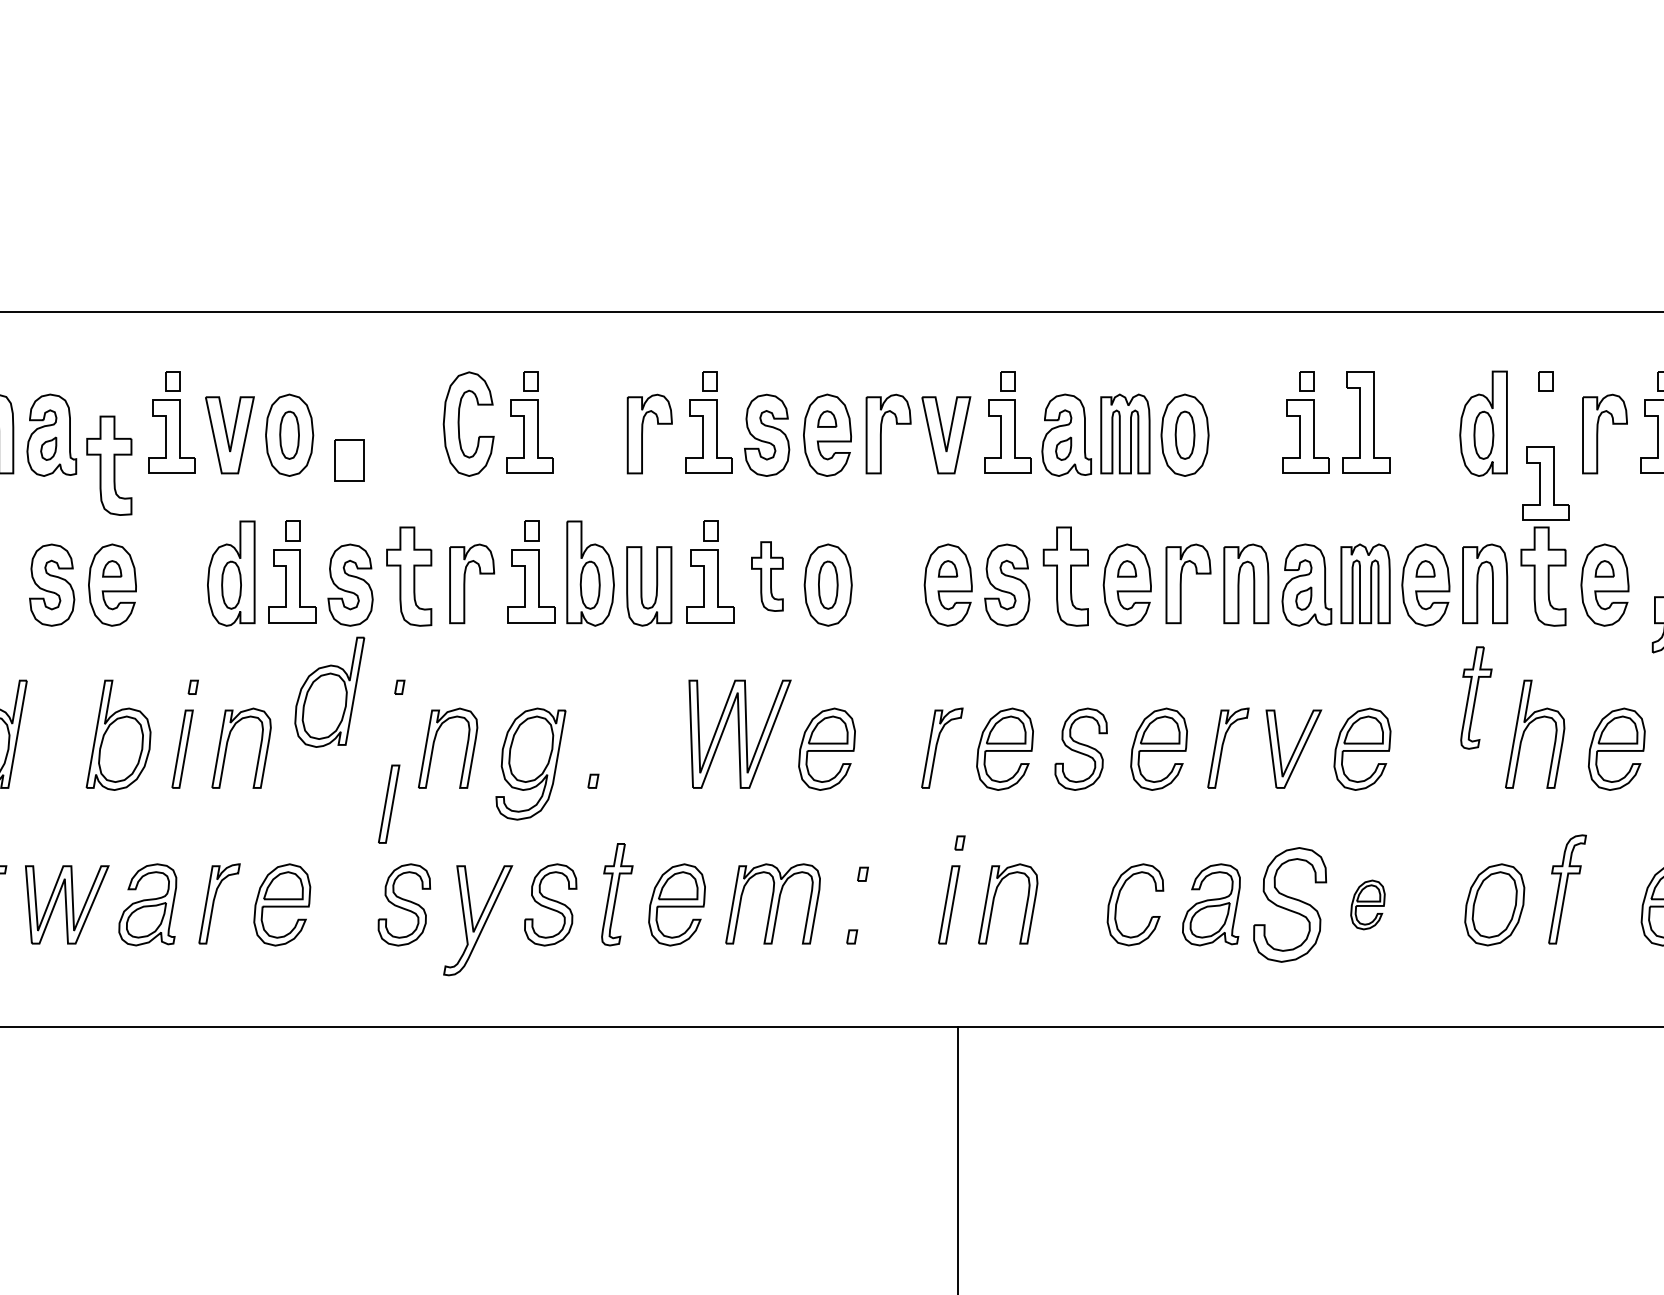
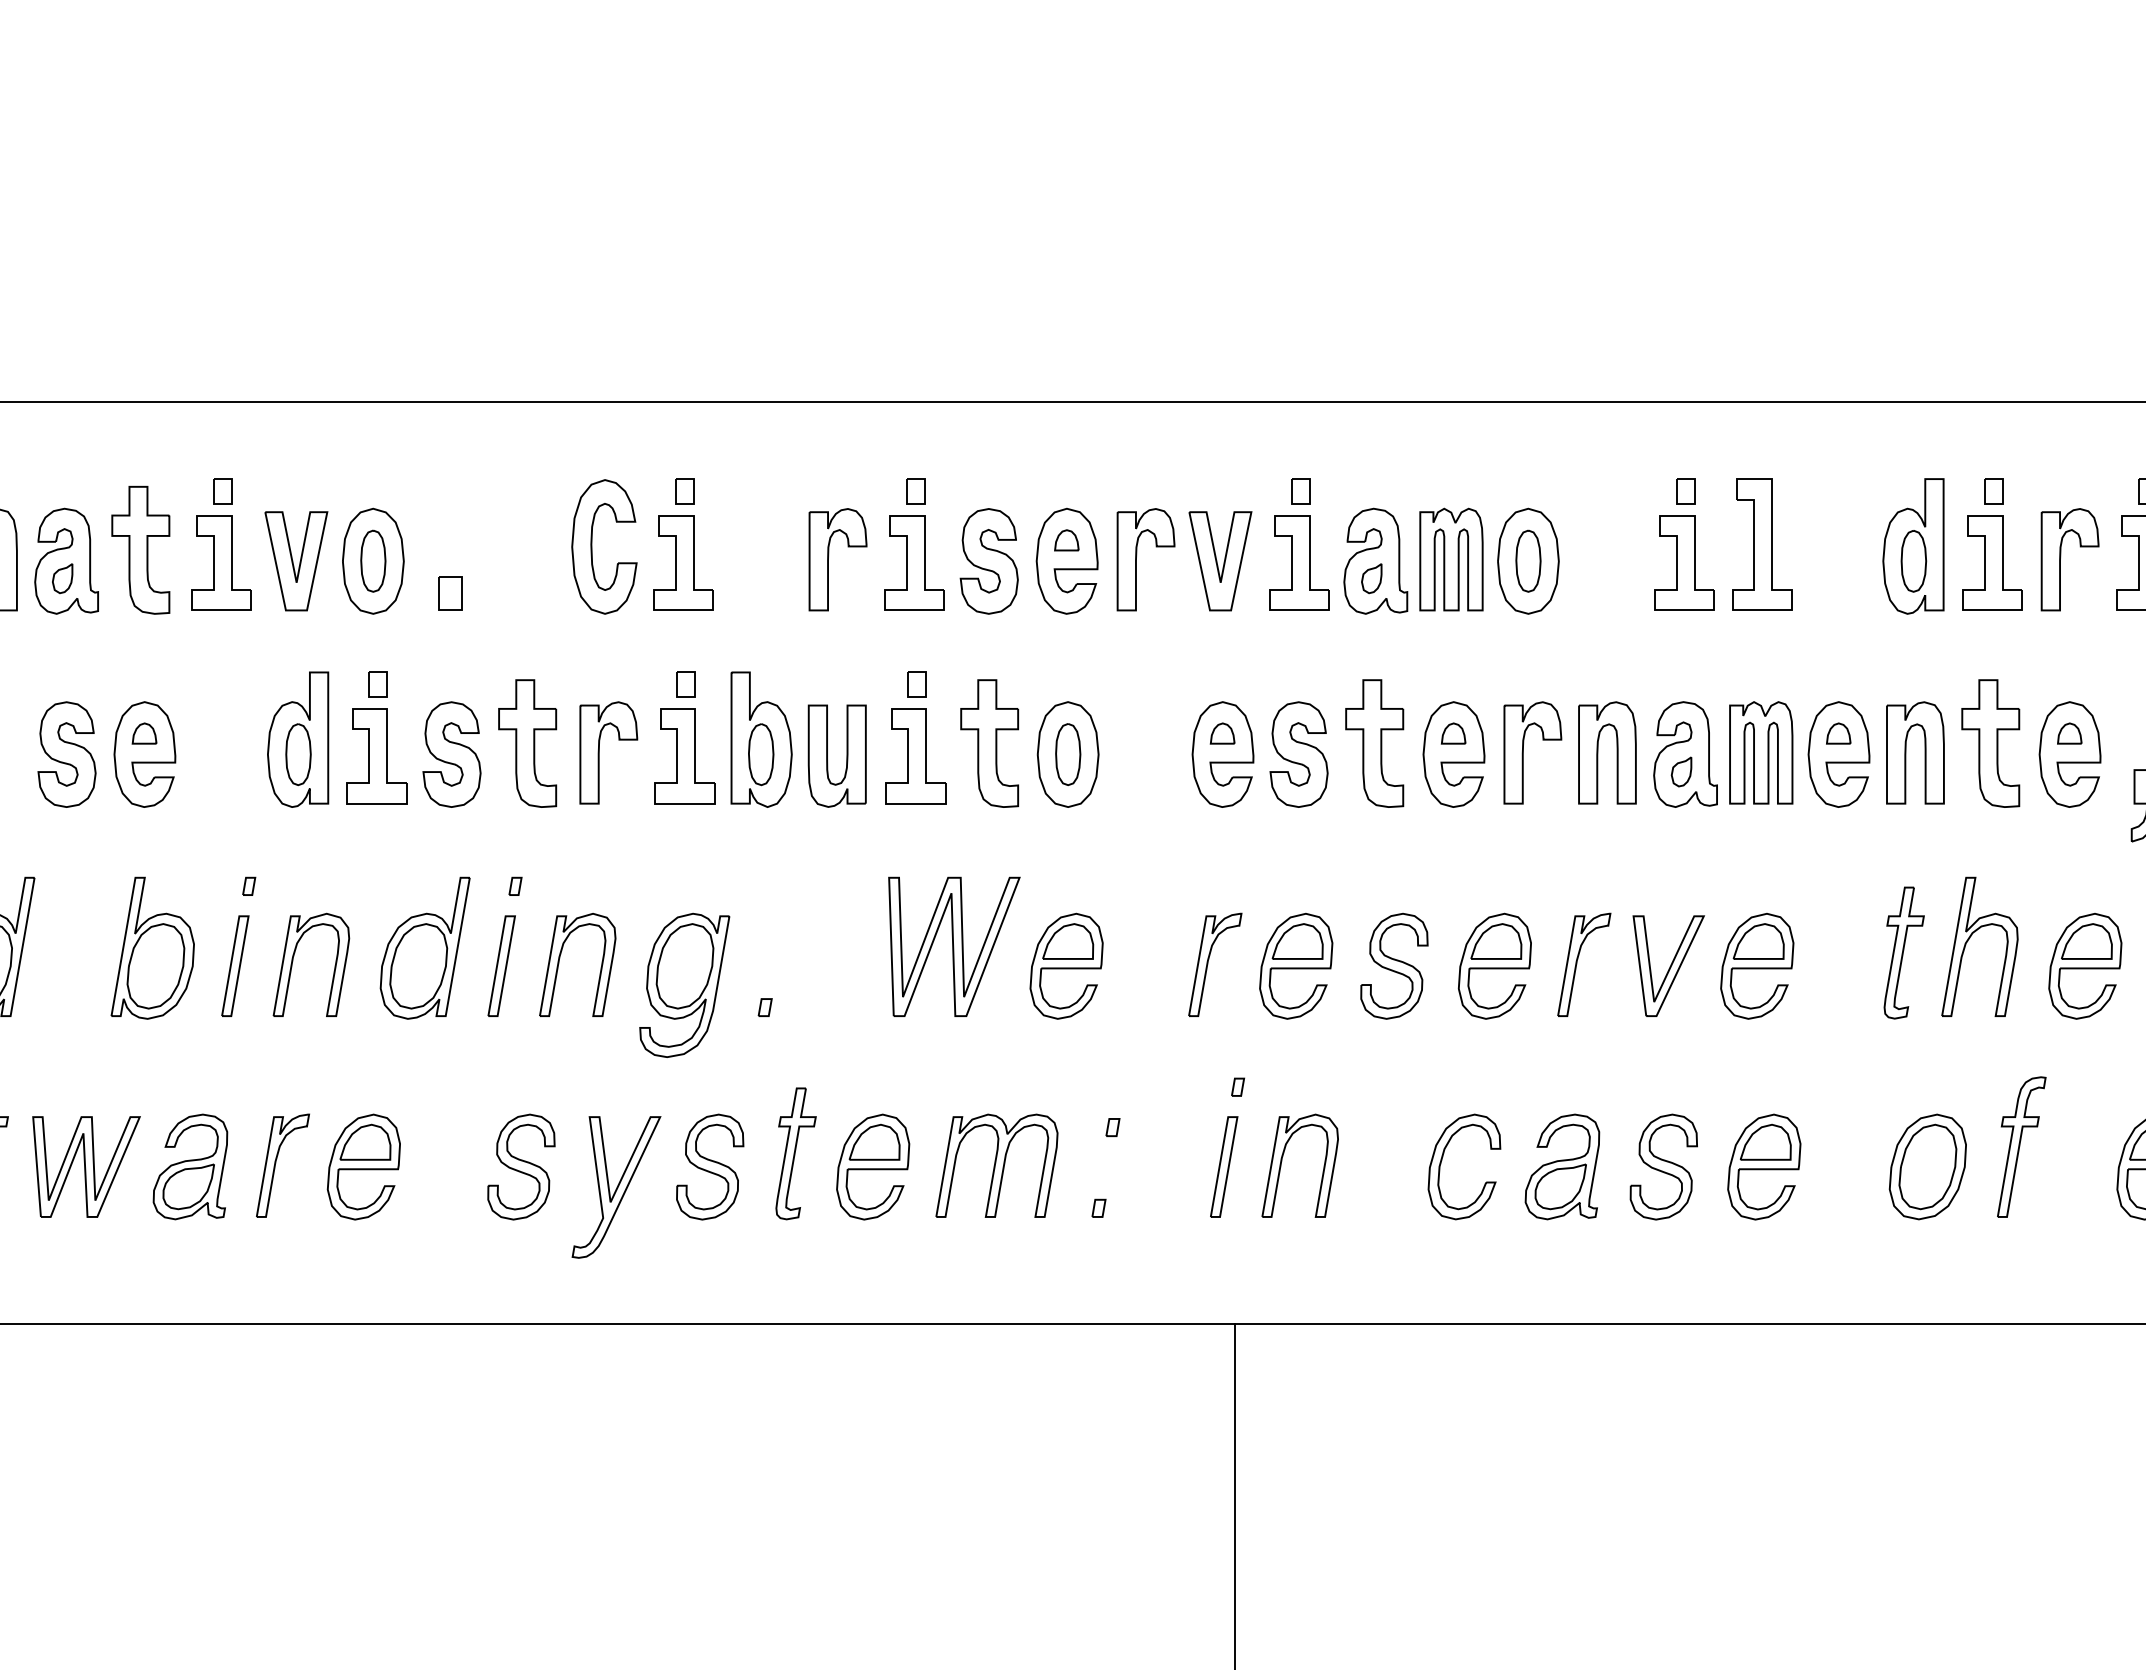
part: (348, 459) -> (449, 592), size x0.62
part: (109, 465) -> (141, 549), moved
part: (1545, 483) -> (1992, 562), moved
part: (767, 576) -> (989, 743), size x1.43
part: (329, 691) -> (424, 947), moved
part: (1476, 697) -> (1904, 952), moved
part: (389, 803) -> (502, 965), moved
part: (1289, 904) -> (1663, 1166), size x0.71
part: (1367, 904) -> (1763, 1166), size x1.67

